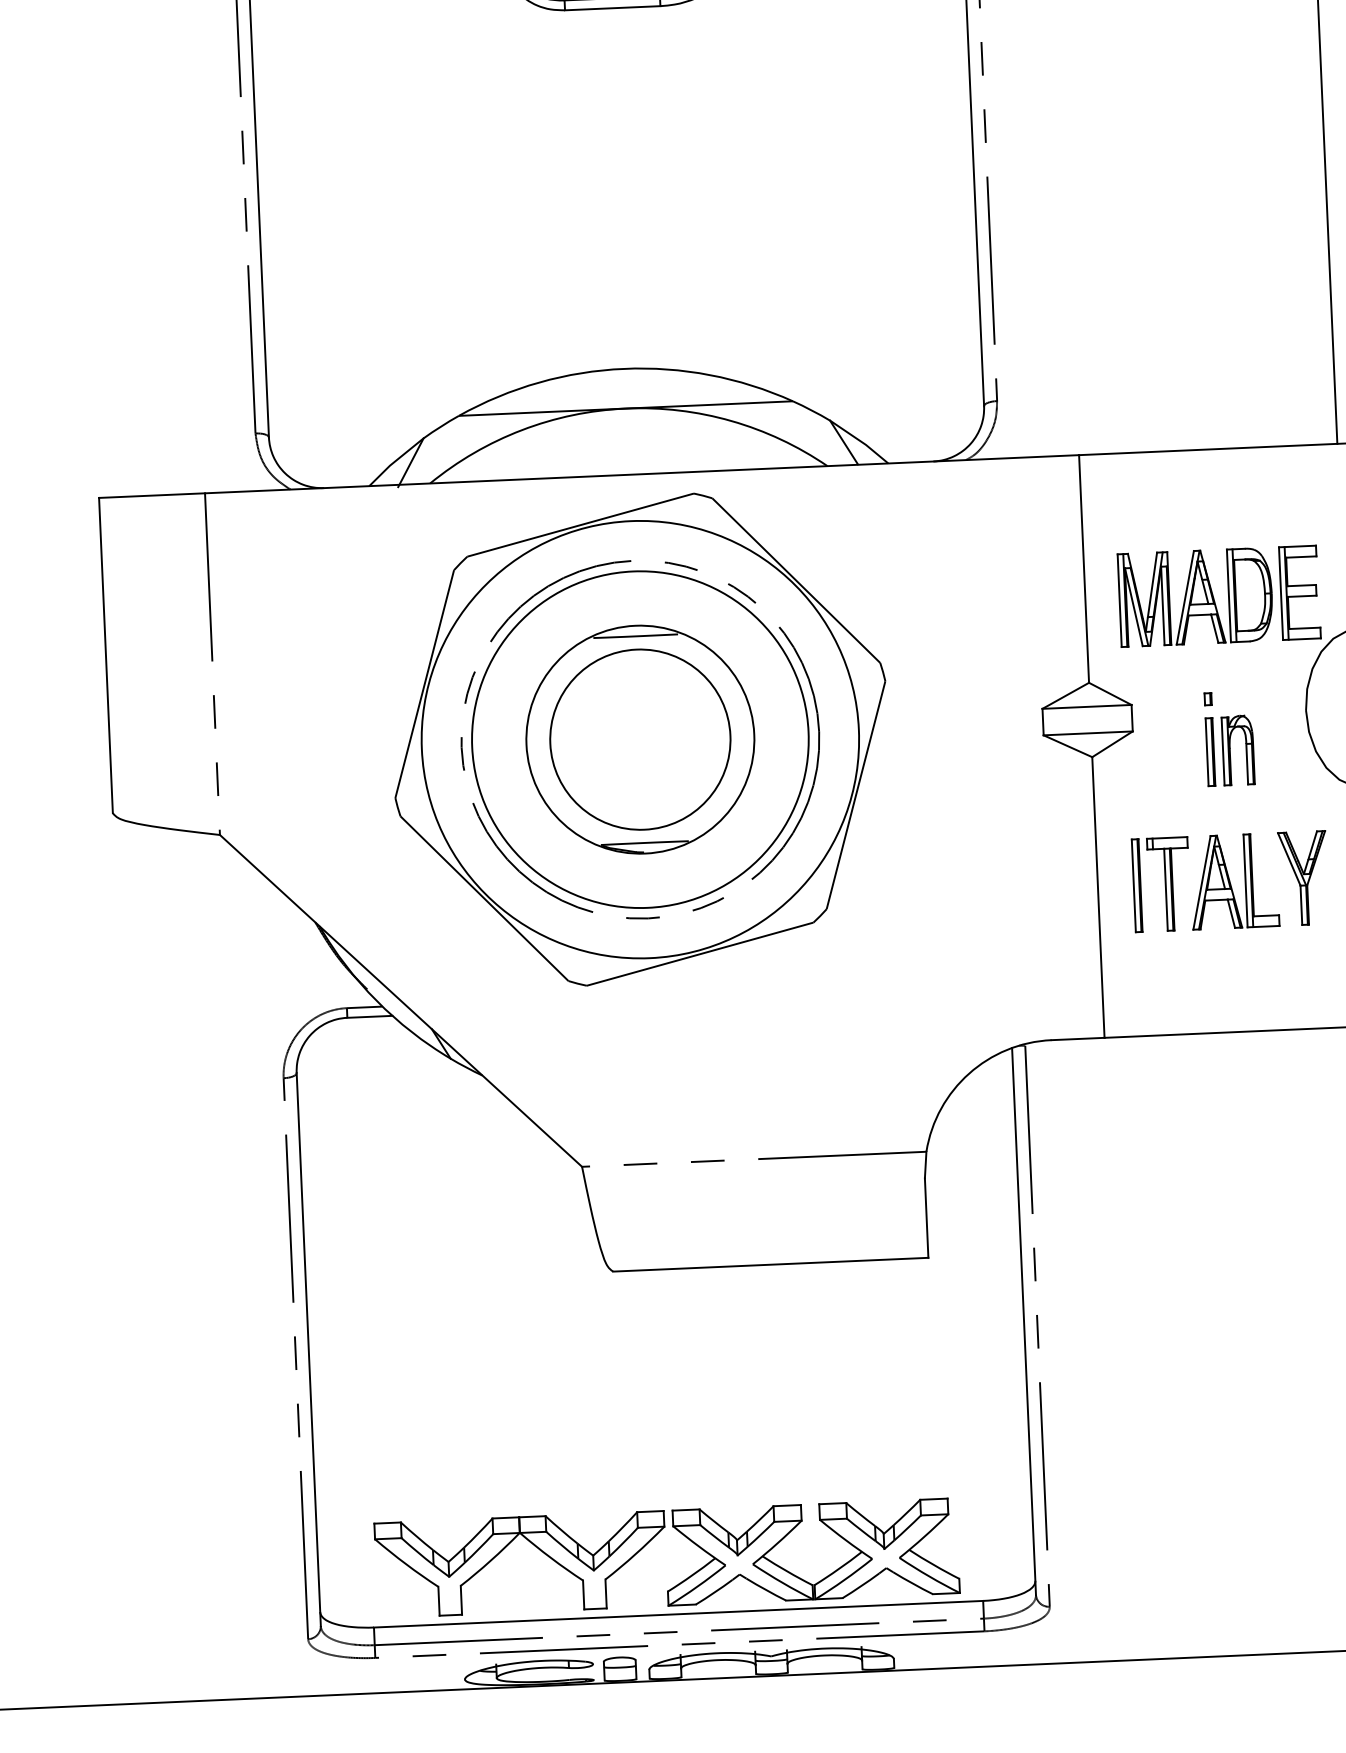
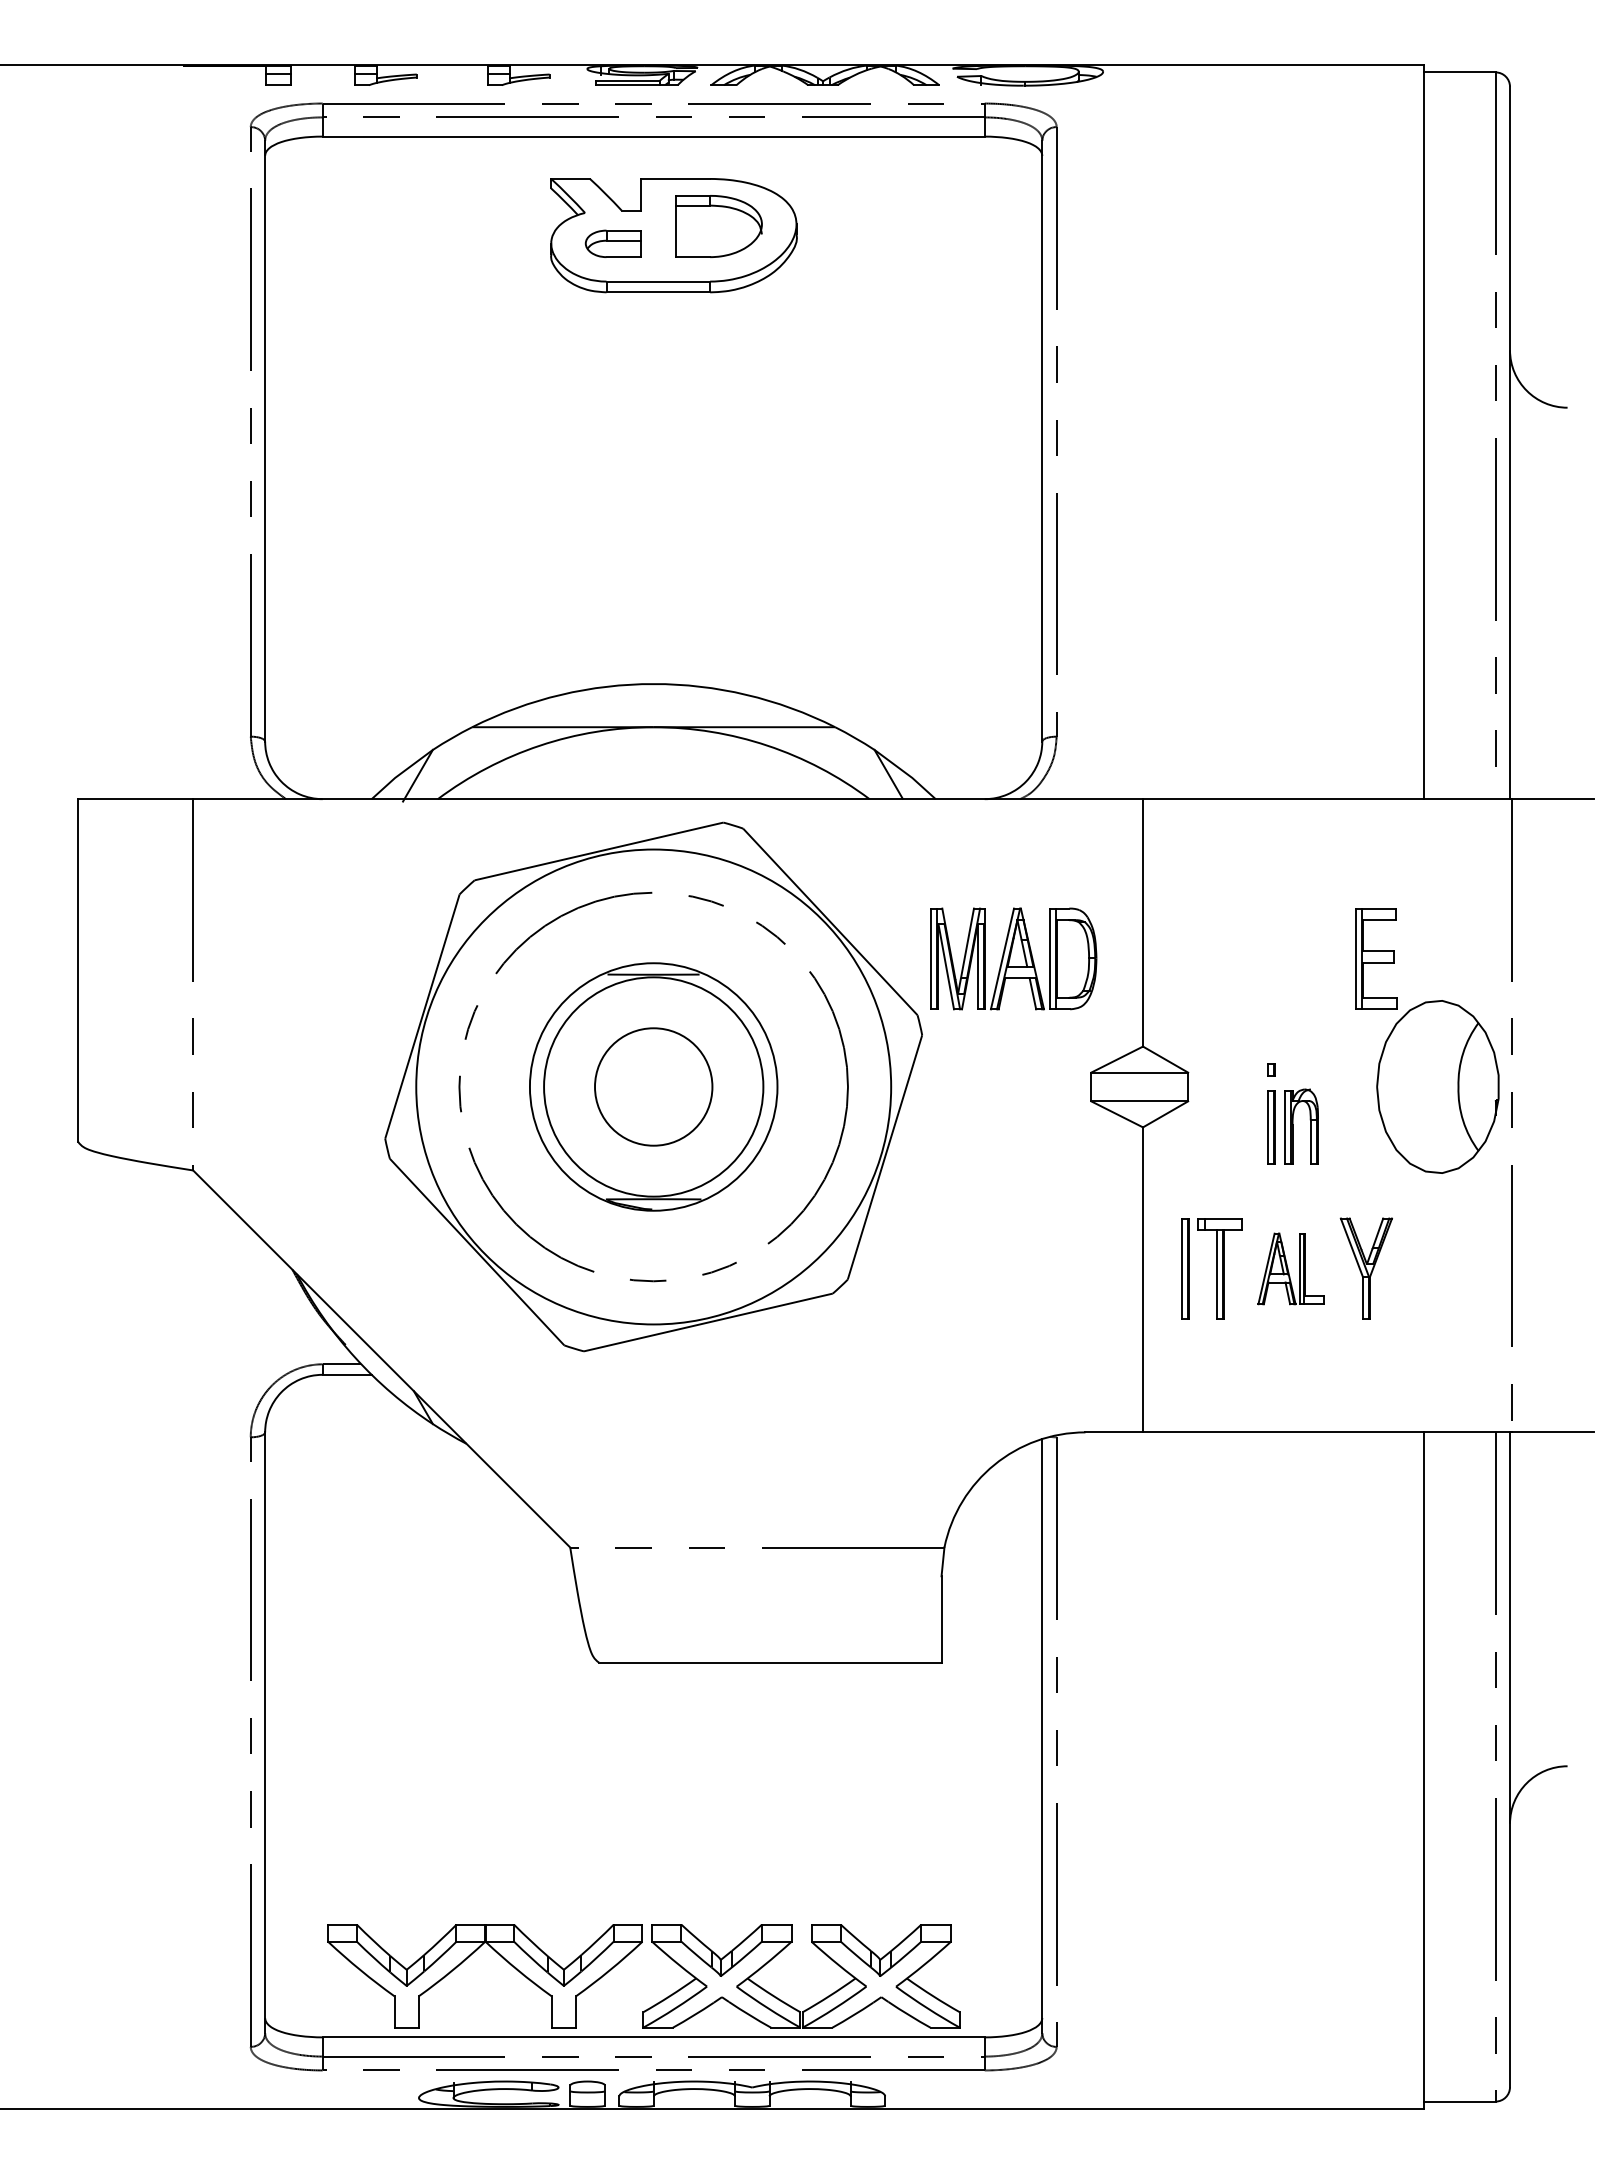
part: (1195, 596) -> (1013, 958), moved
circle: (640, 739) -> (653, 1086), size x0.6
circle: (640, 739) -> (653, 1086), size x0.6
part: (1233, 881) -> (1290, 1268), size x0.7

